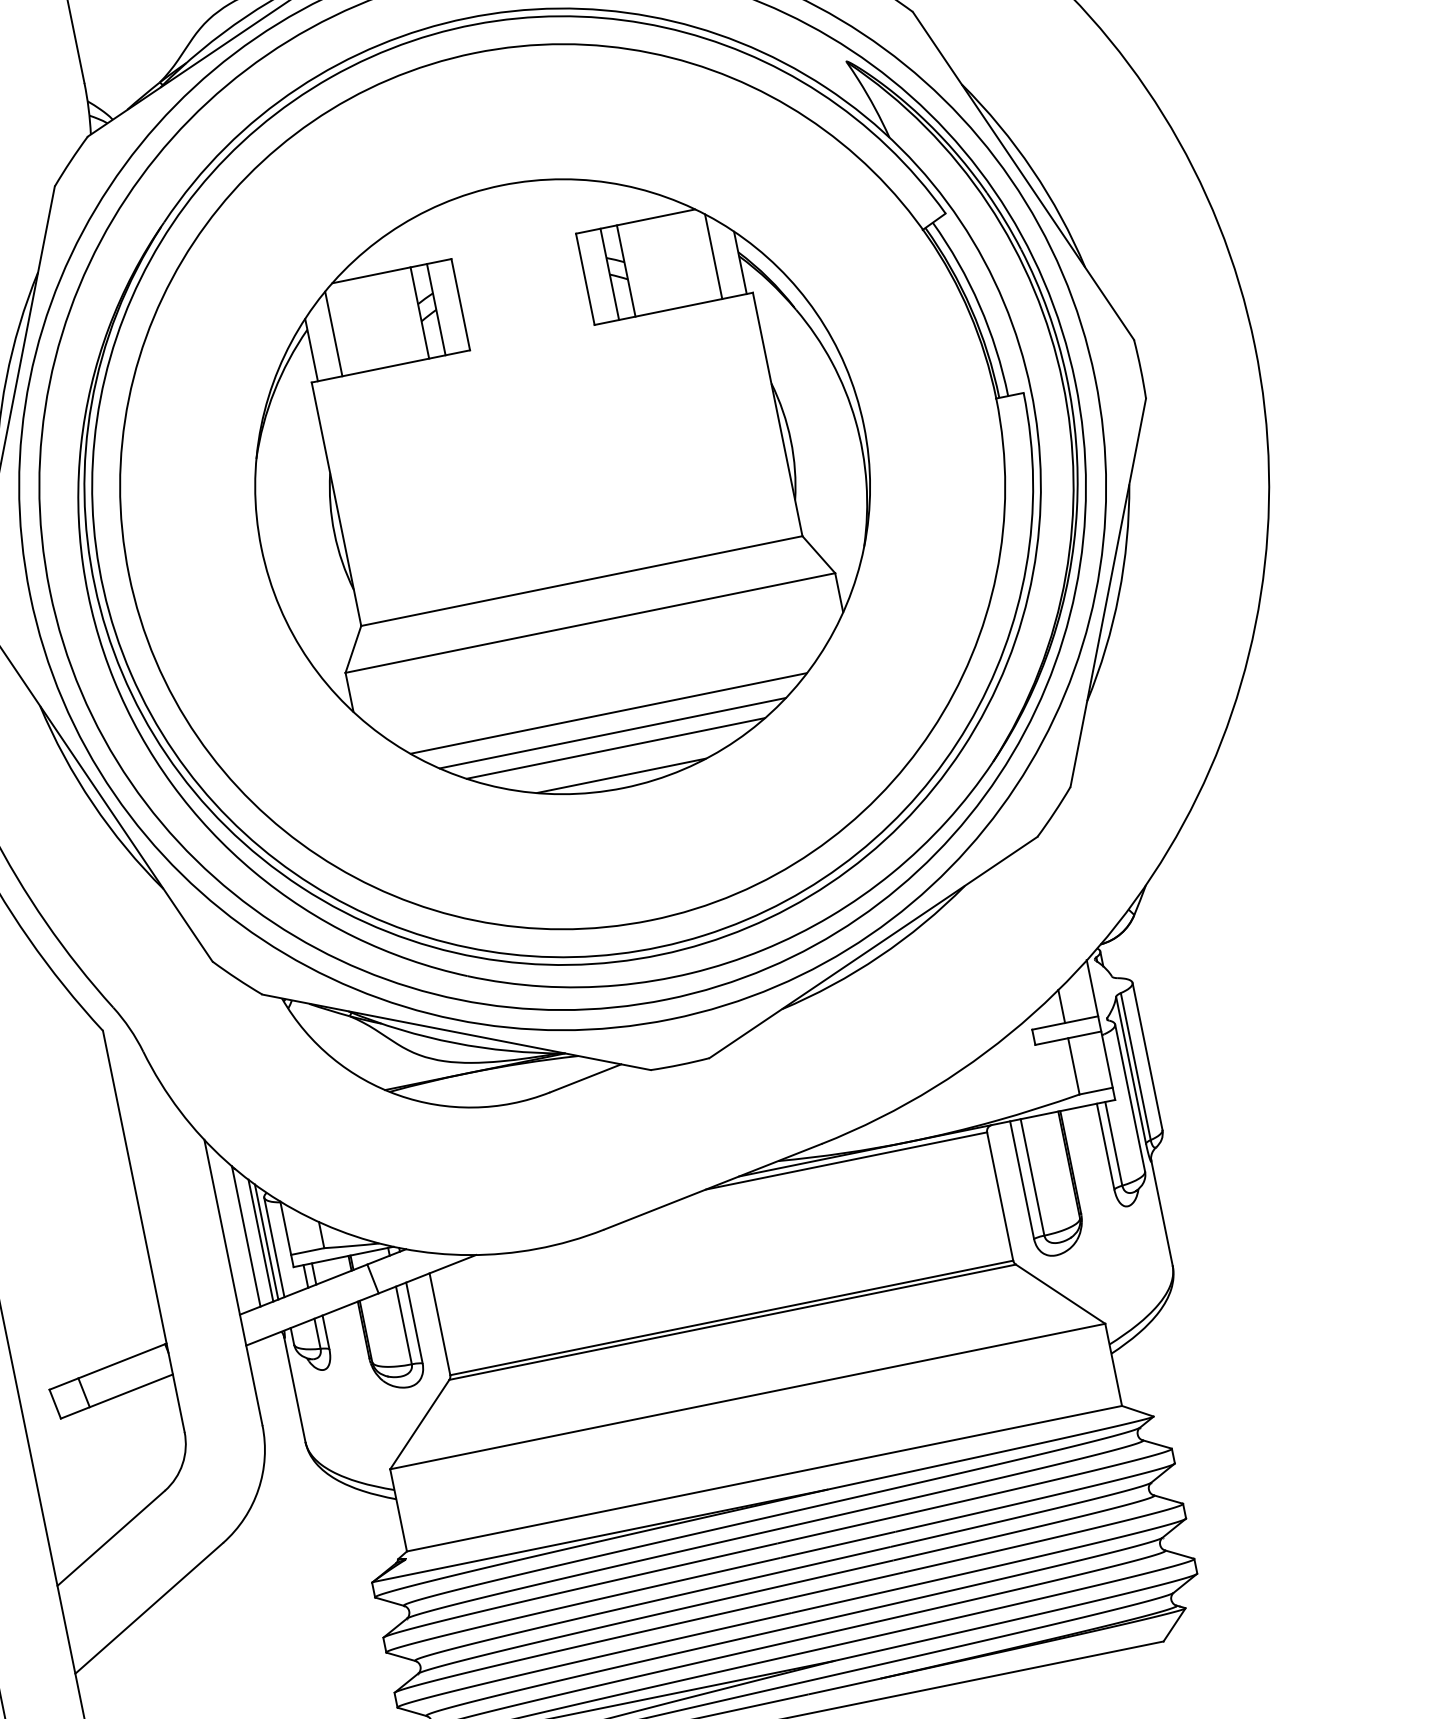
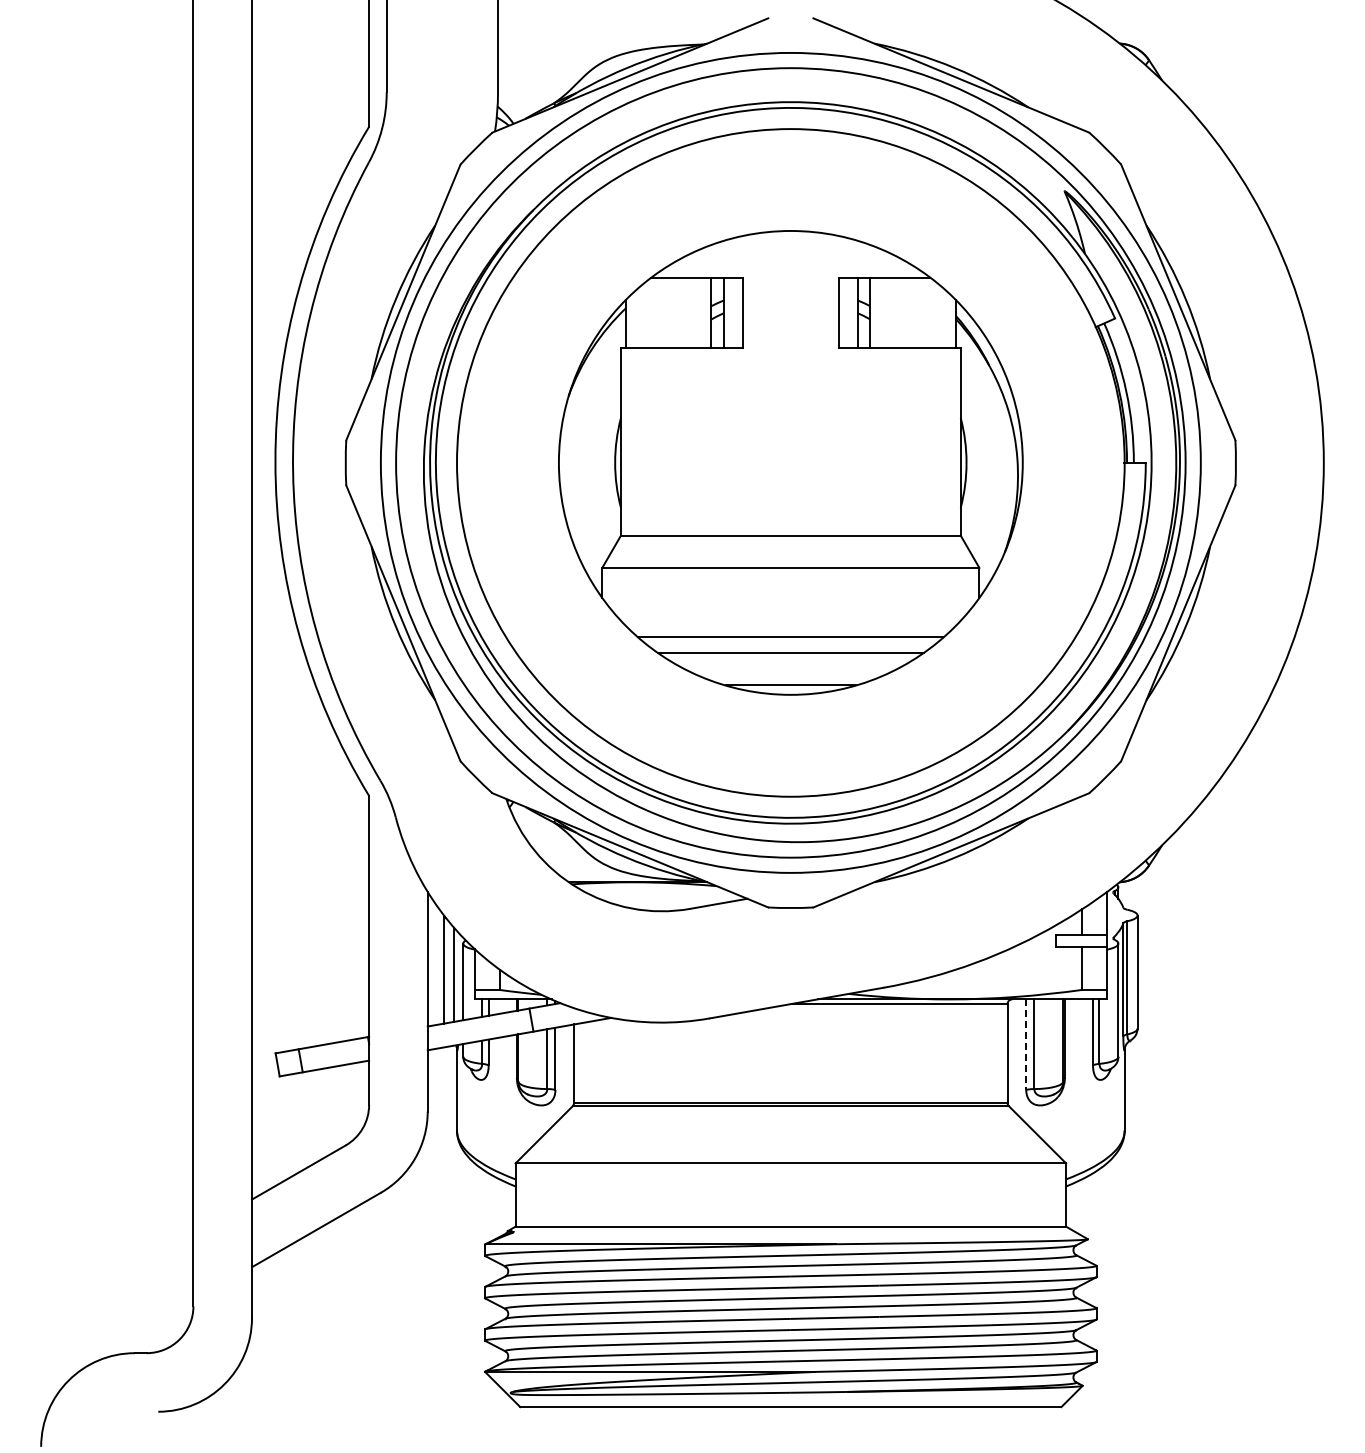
line: (714, 256) -> (937, 315), removed
line: (333, 333) -> (644, 315), removed
line: (615, 748) -> (790, 664), removed
line: (1022, 1181) -> (1026, 1045), solid -> dashed
line: (266, 1241) -> (458, 976), removed

